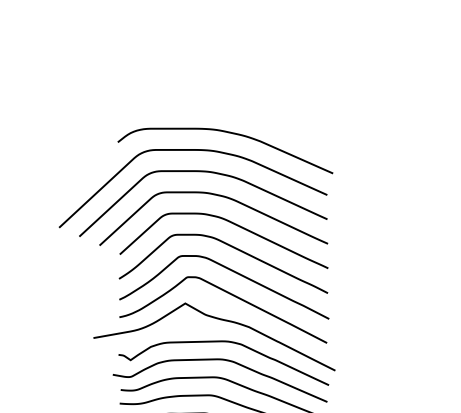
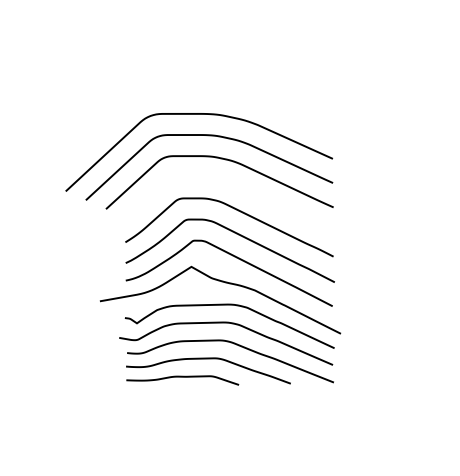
curve: (228, 133) -> (234, 97), removed
curve: (231, 223) -> (237, 187), removed

